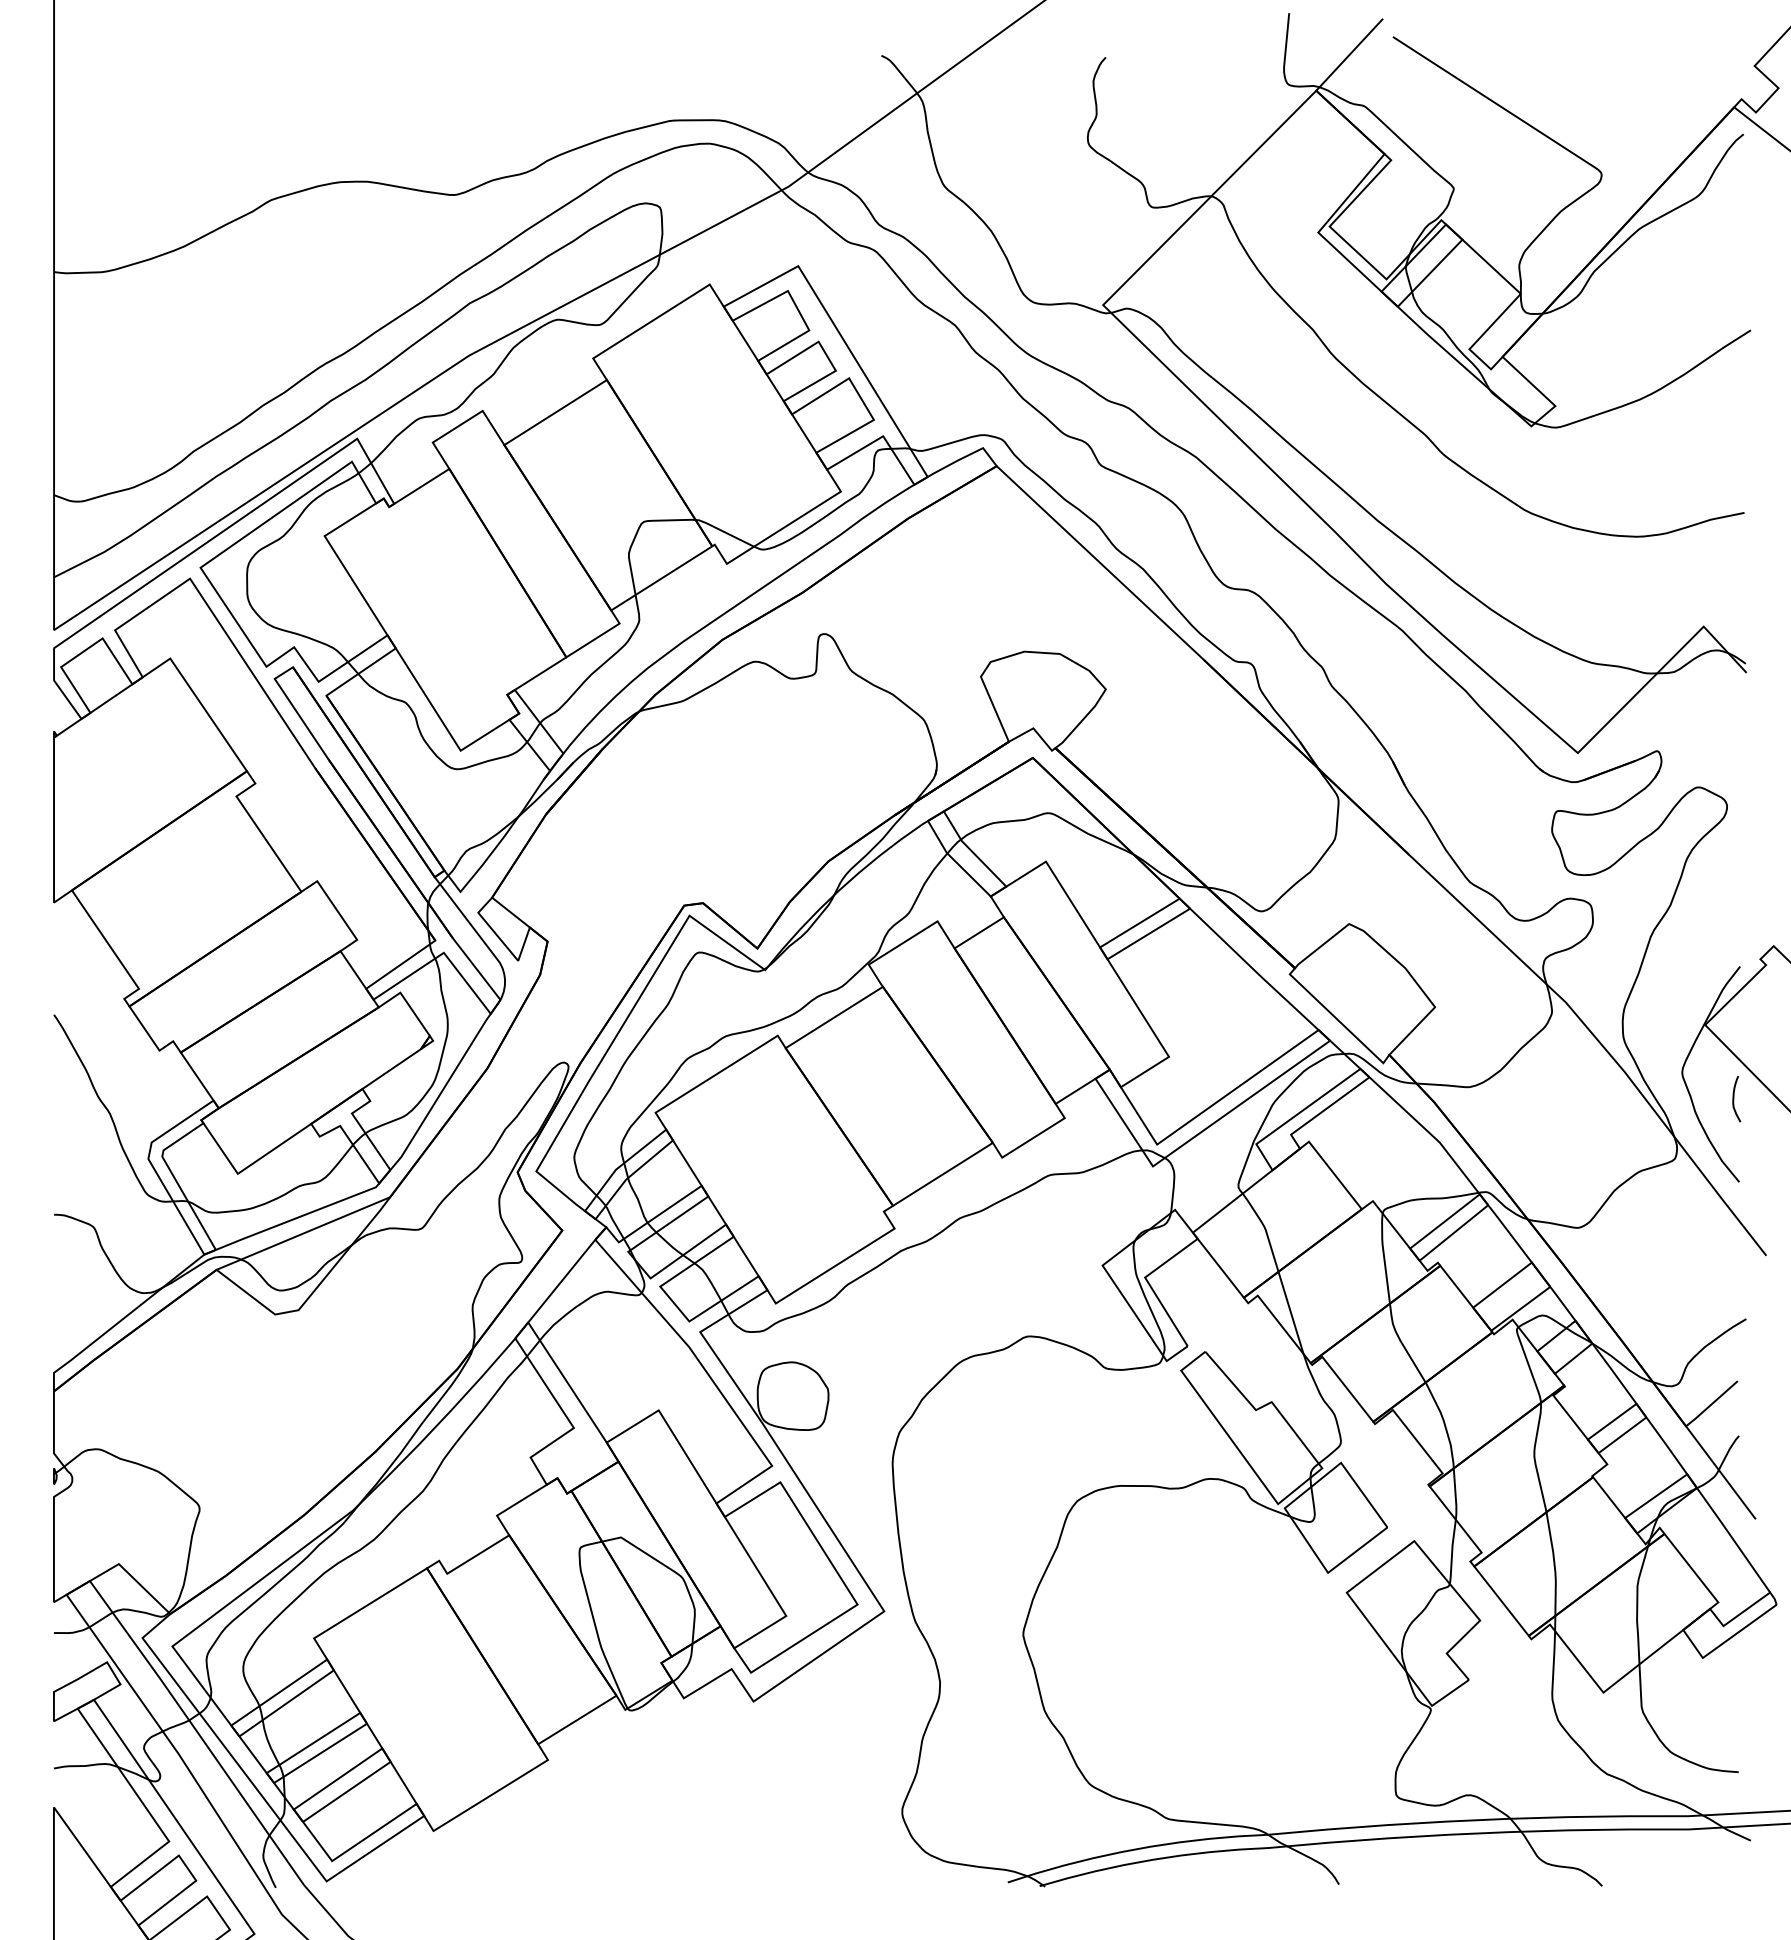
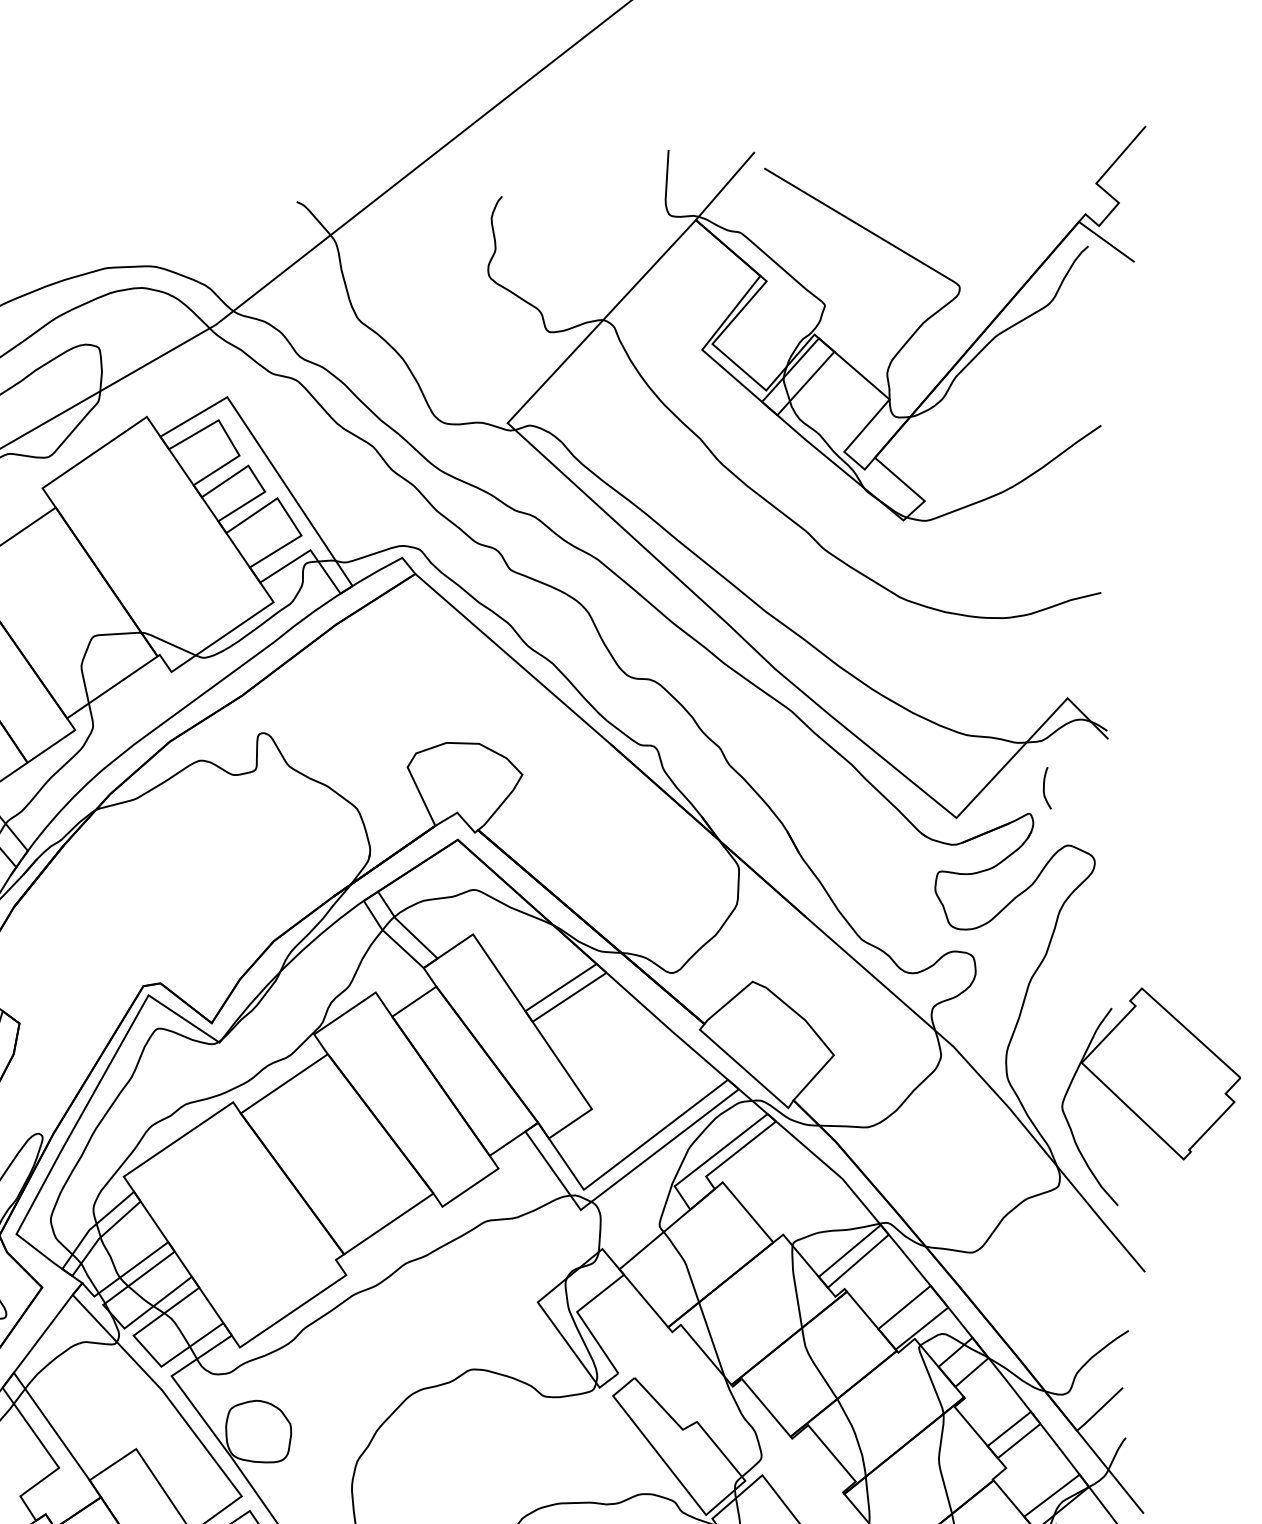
curve: (1734, 1098) -> (1044, 787), moved

